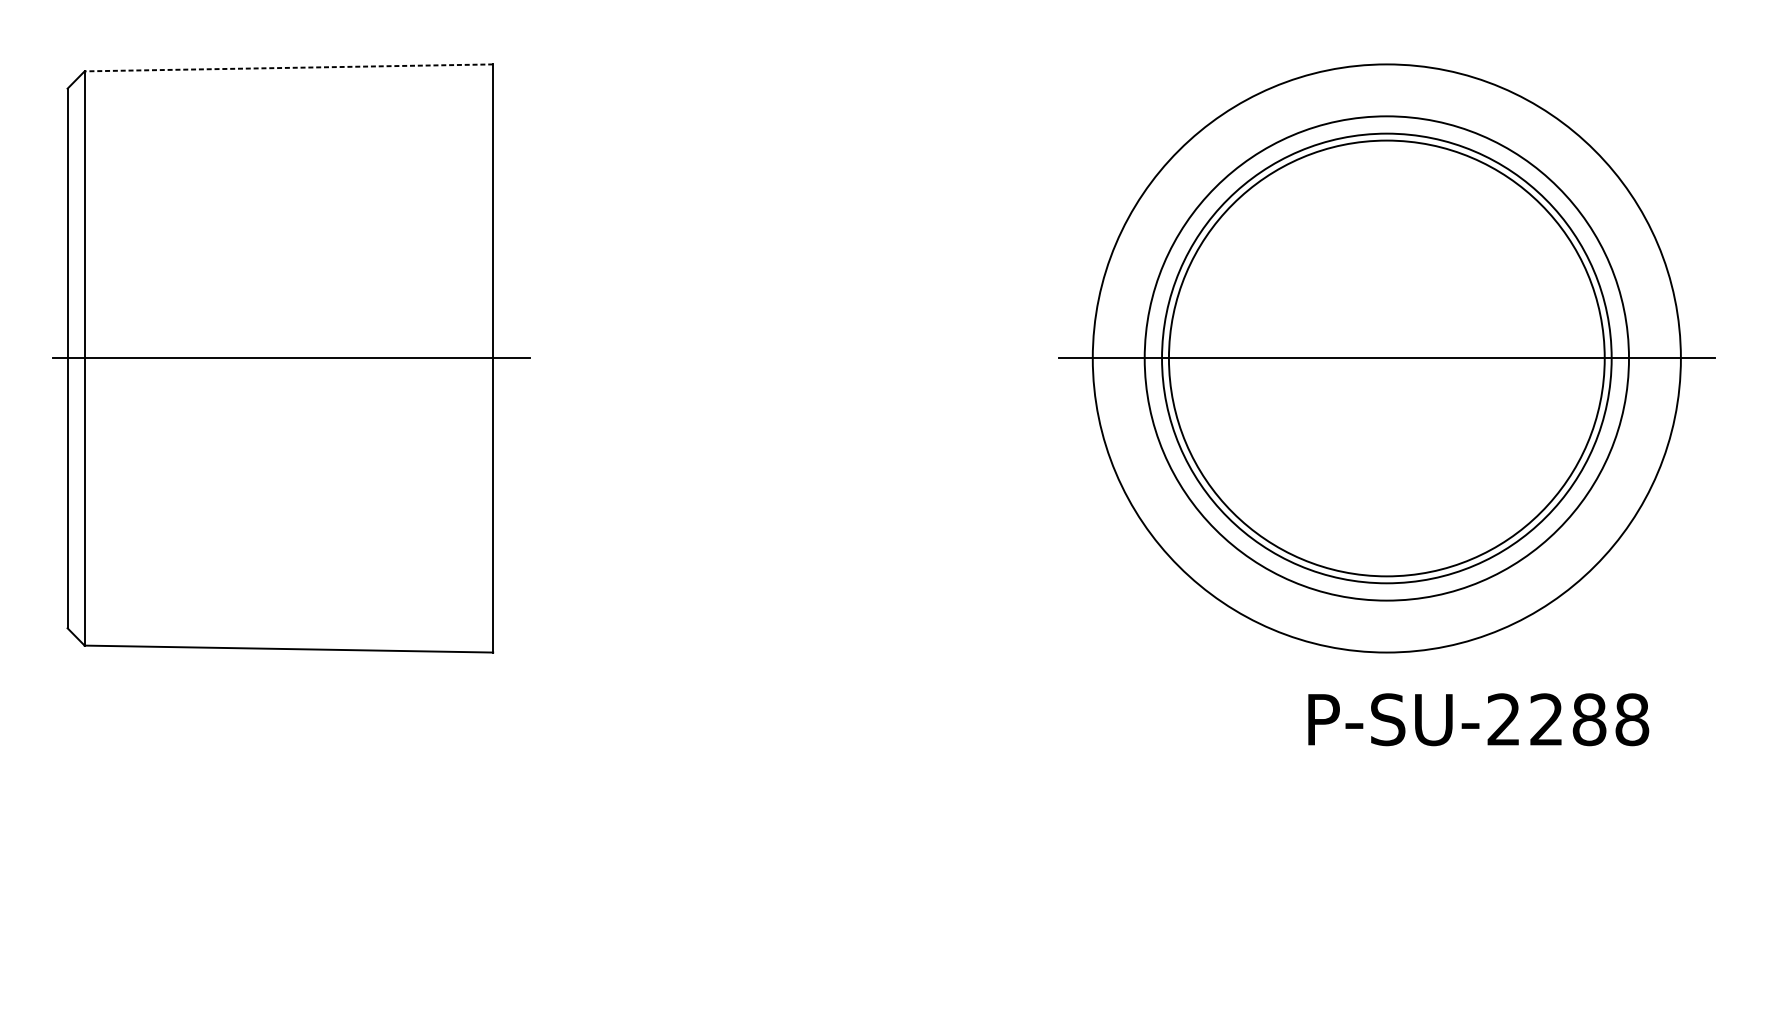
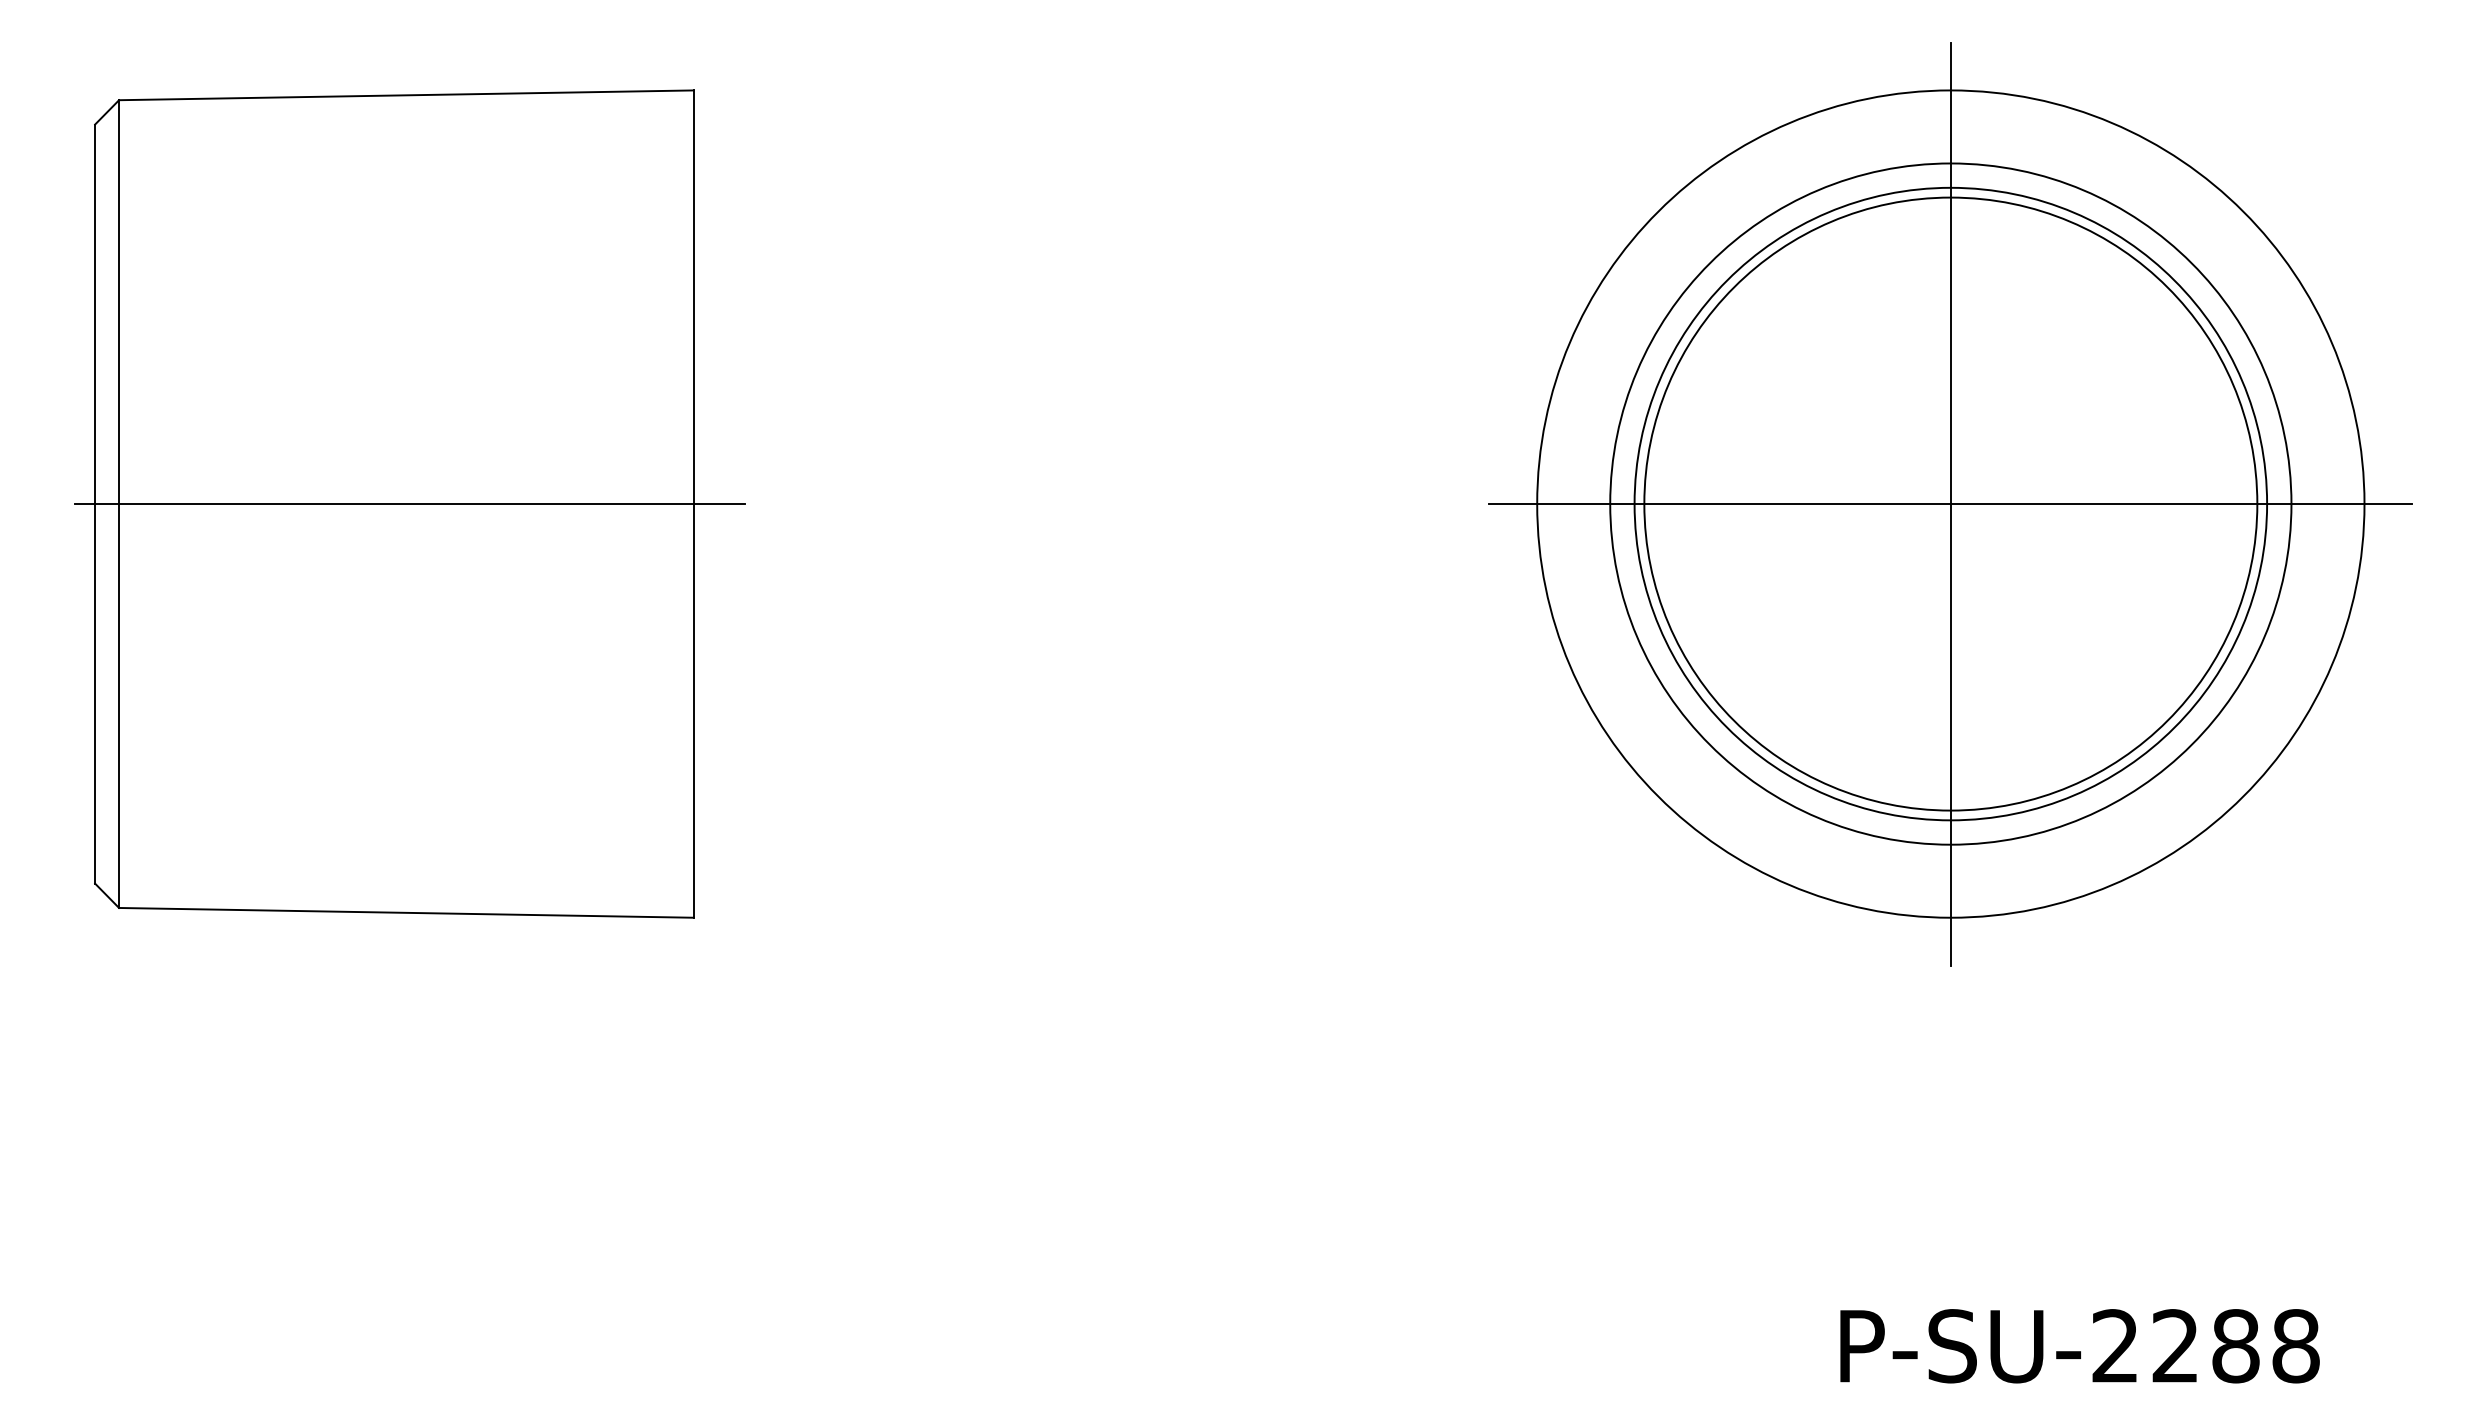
line: (288, 68) -> (405, 95), dashed -> solid
line: (1386, 358) -> (1950, 503), added
text: (1478, 719) -> (2079, 1346), moved

